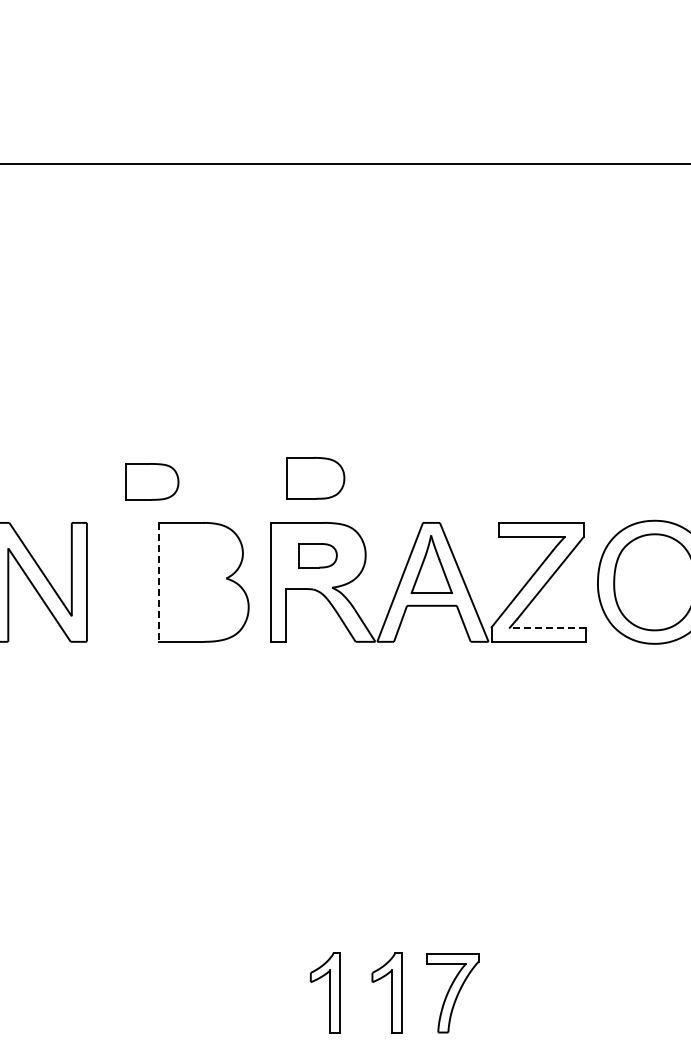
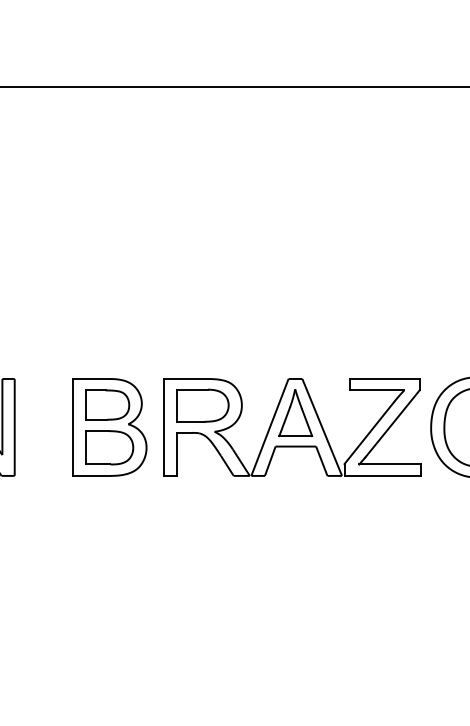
part: (315, 478) -> (109, 447), moved
part: (152, 481) -> (108, 404), moved
part: (317, 555) -> (202, 405), size x1.67
line: (158, 582) -> (73, 427), dashed -> solid
line: (547, 627) -> (390, 464), dashed -> solid

